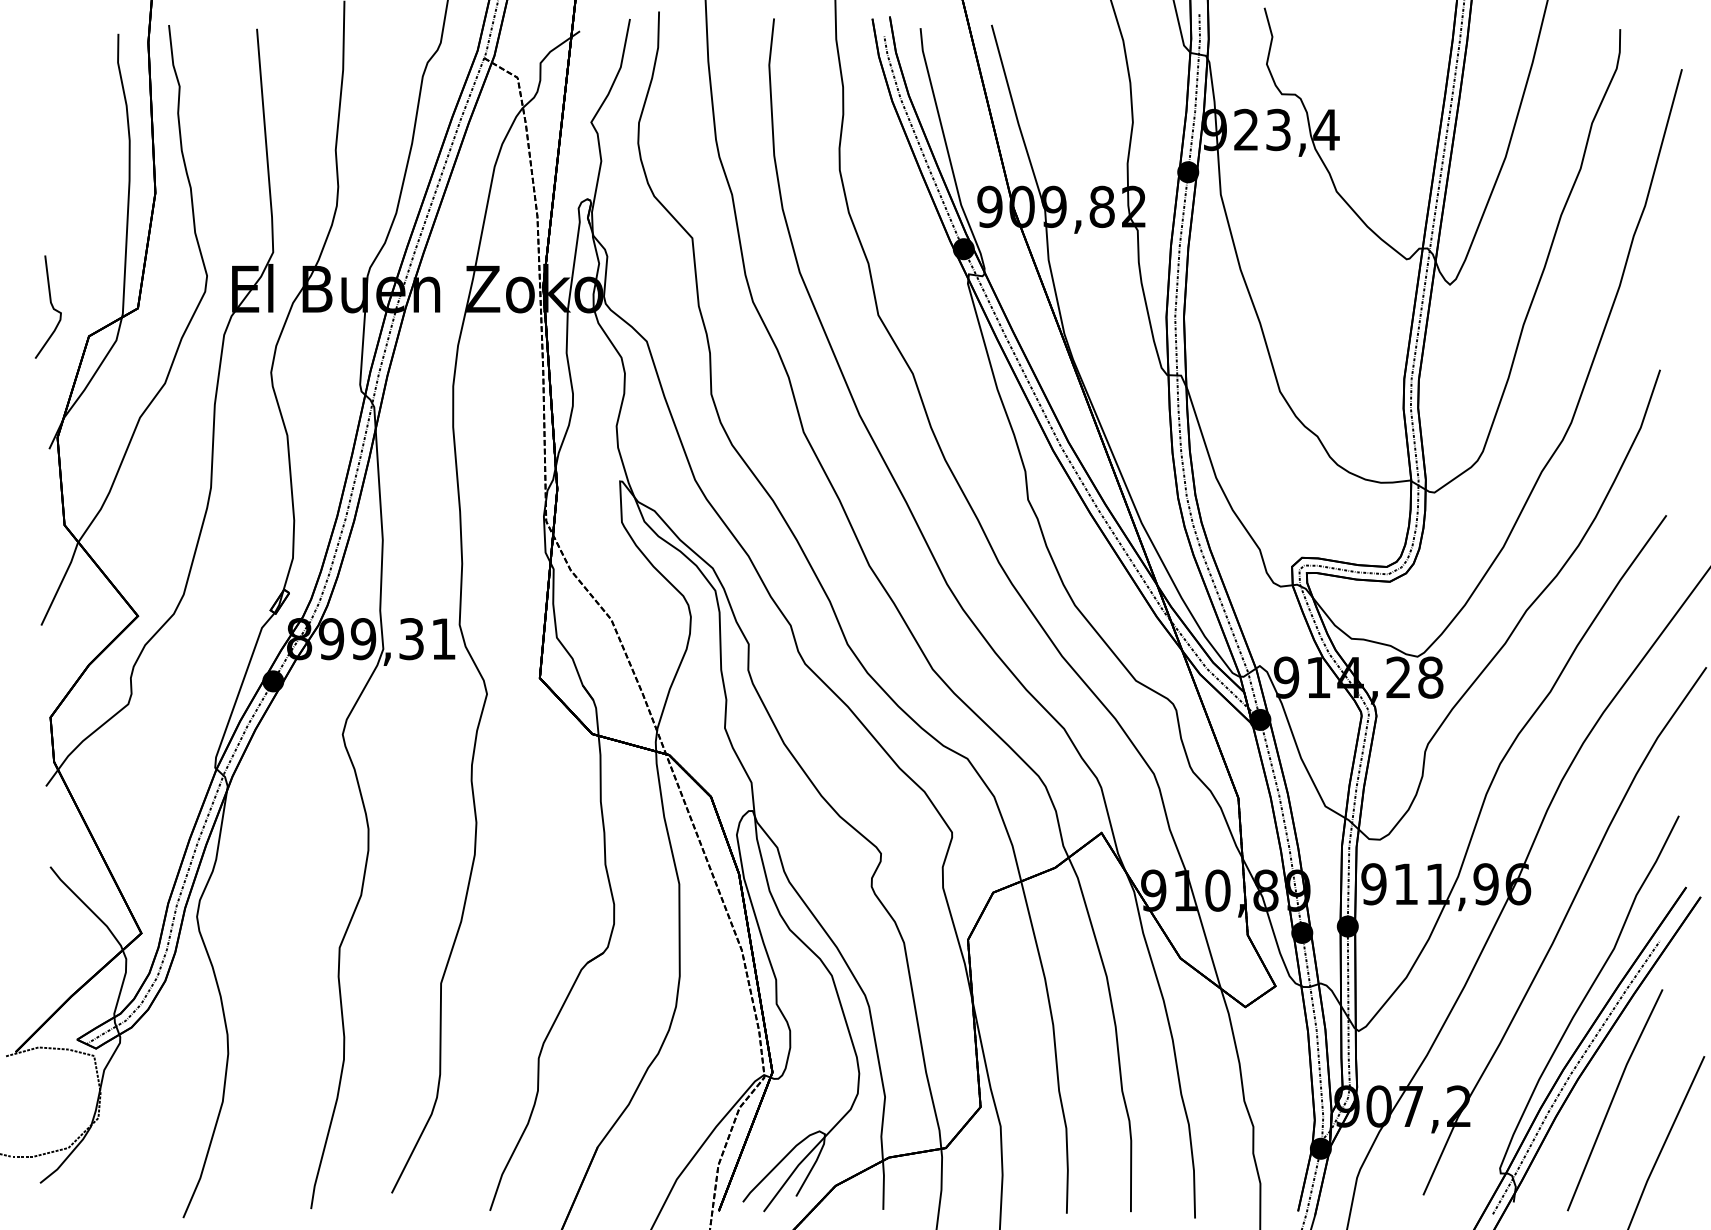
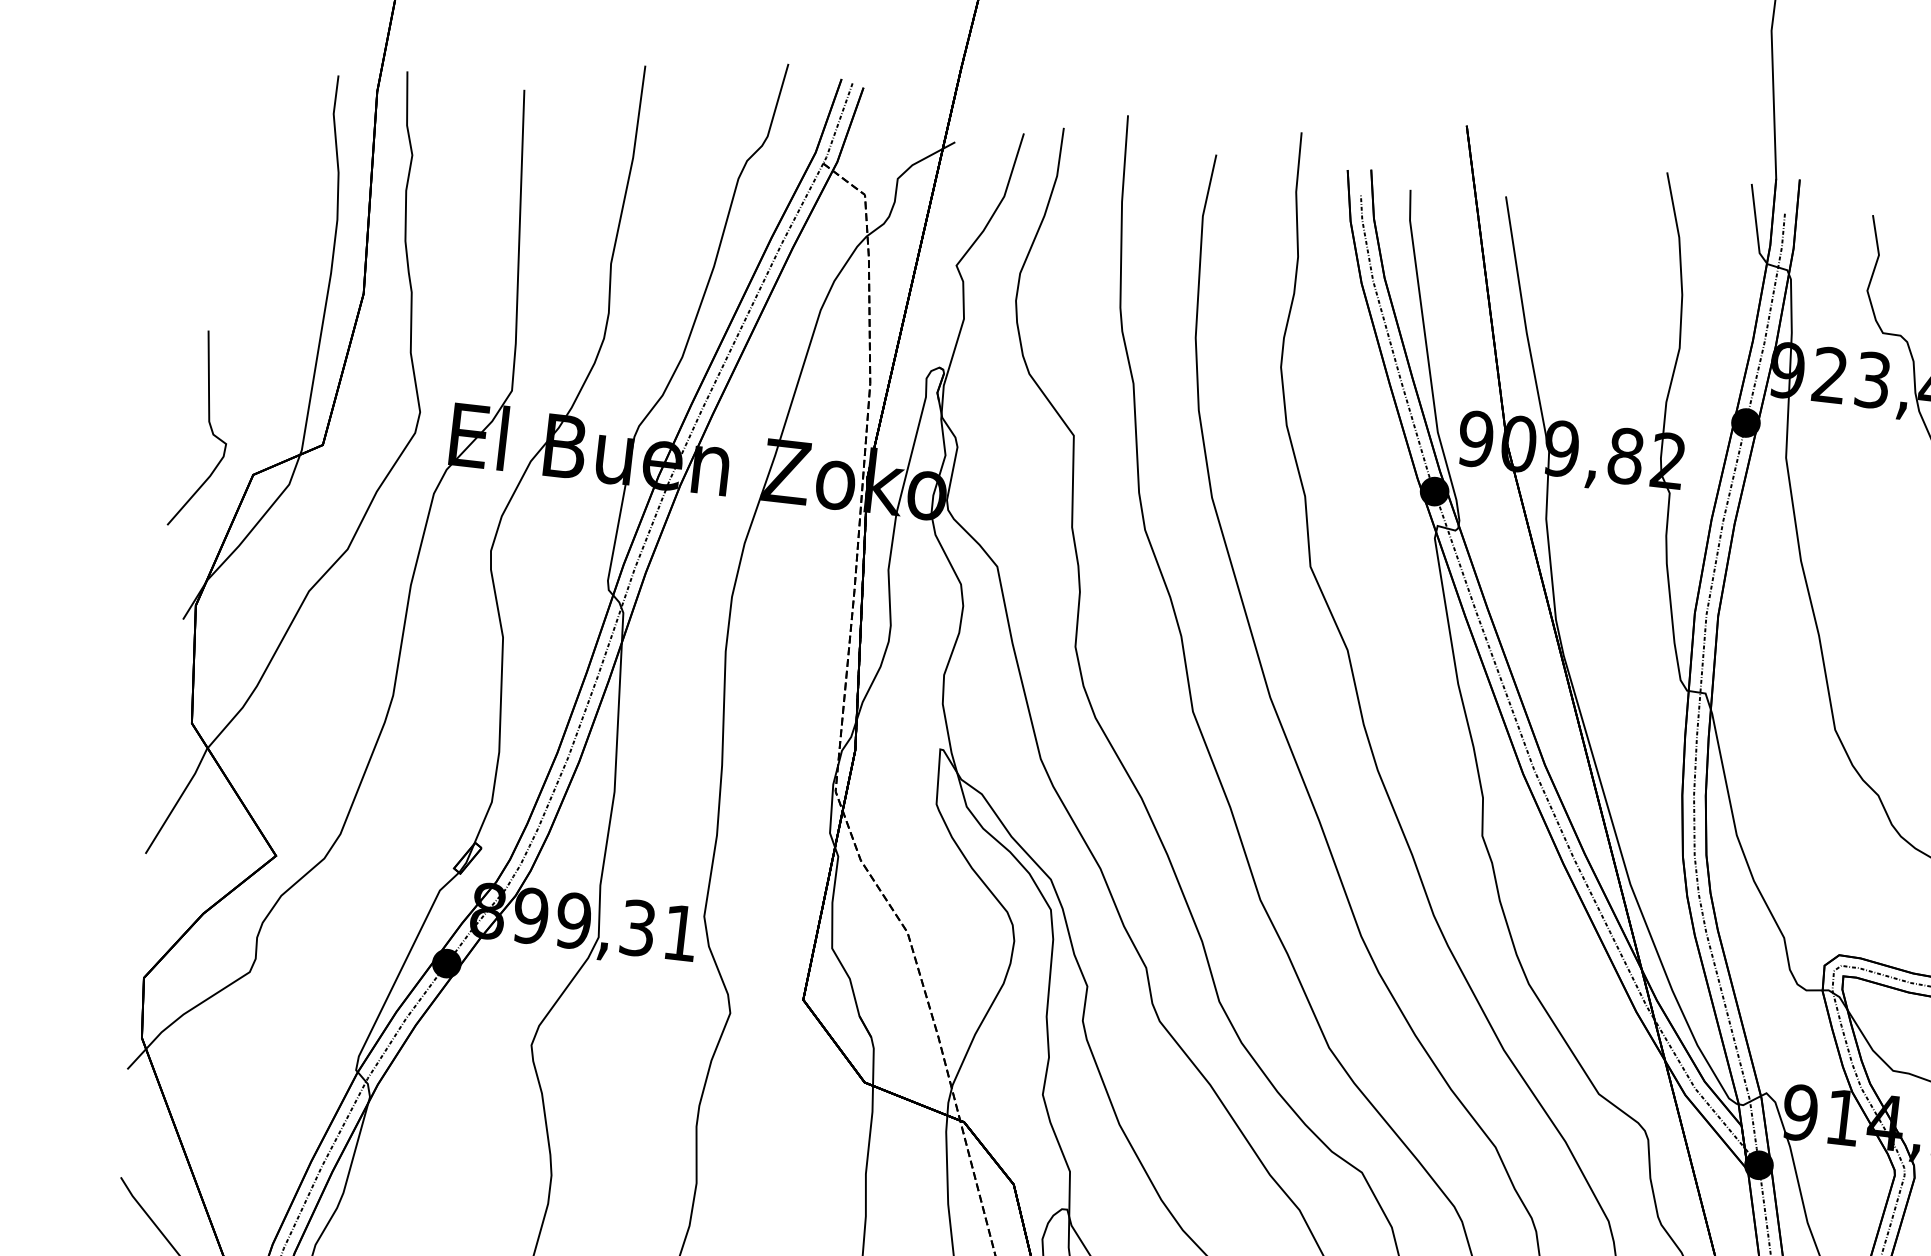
part: (48, 306) -> (203, 428), size x1.43

